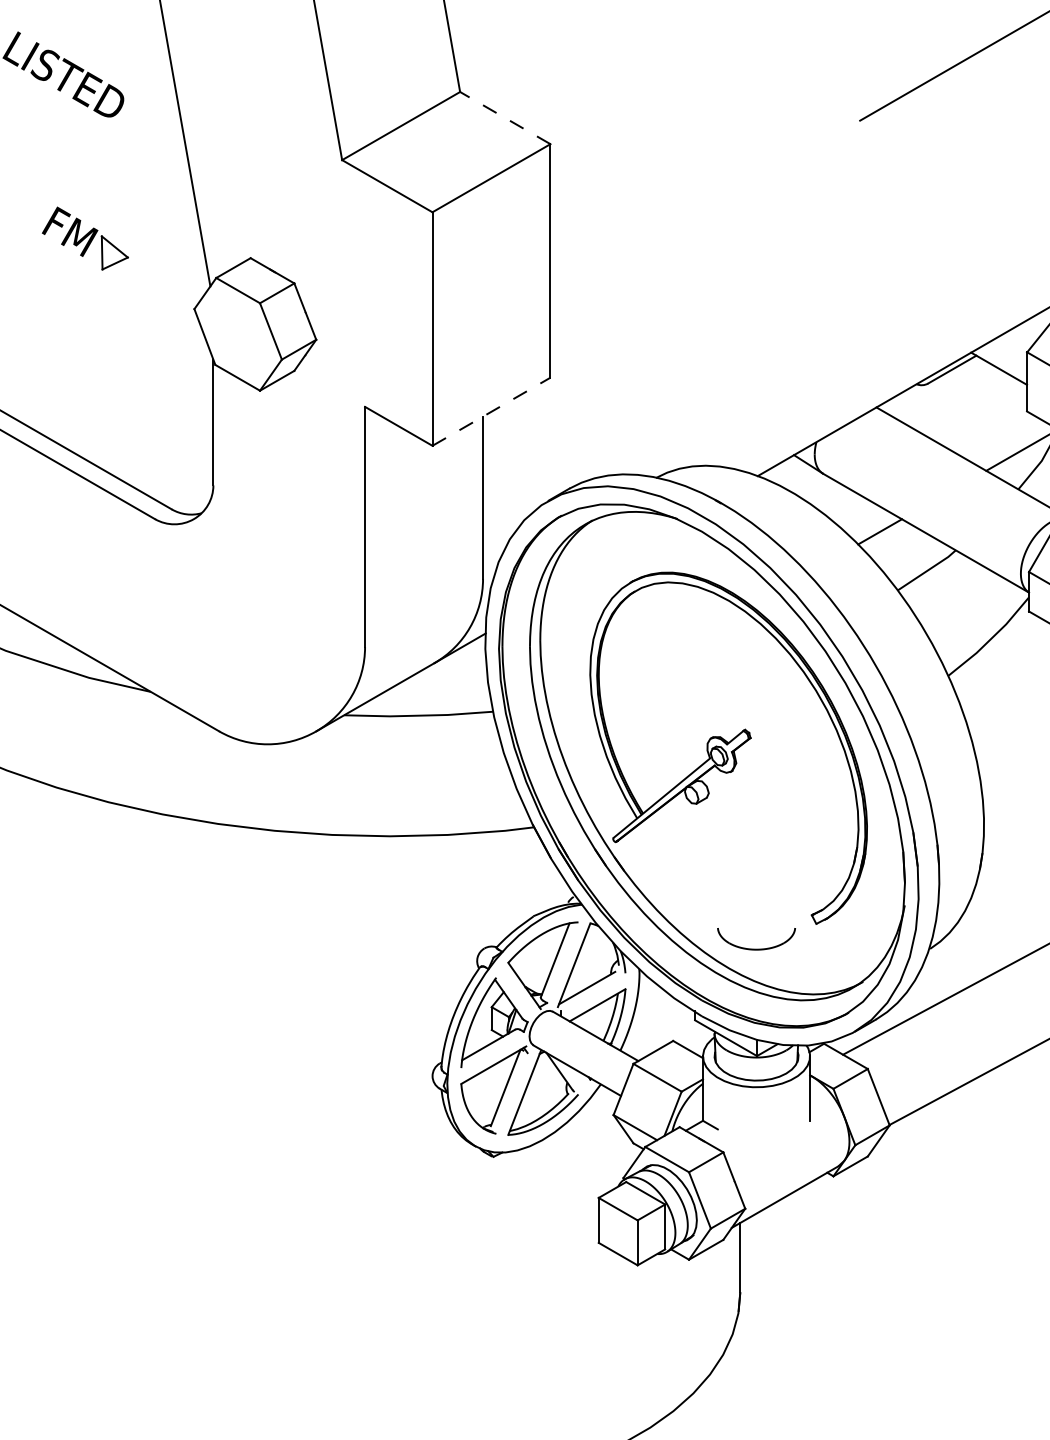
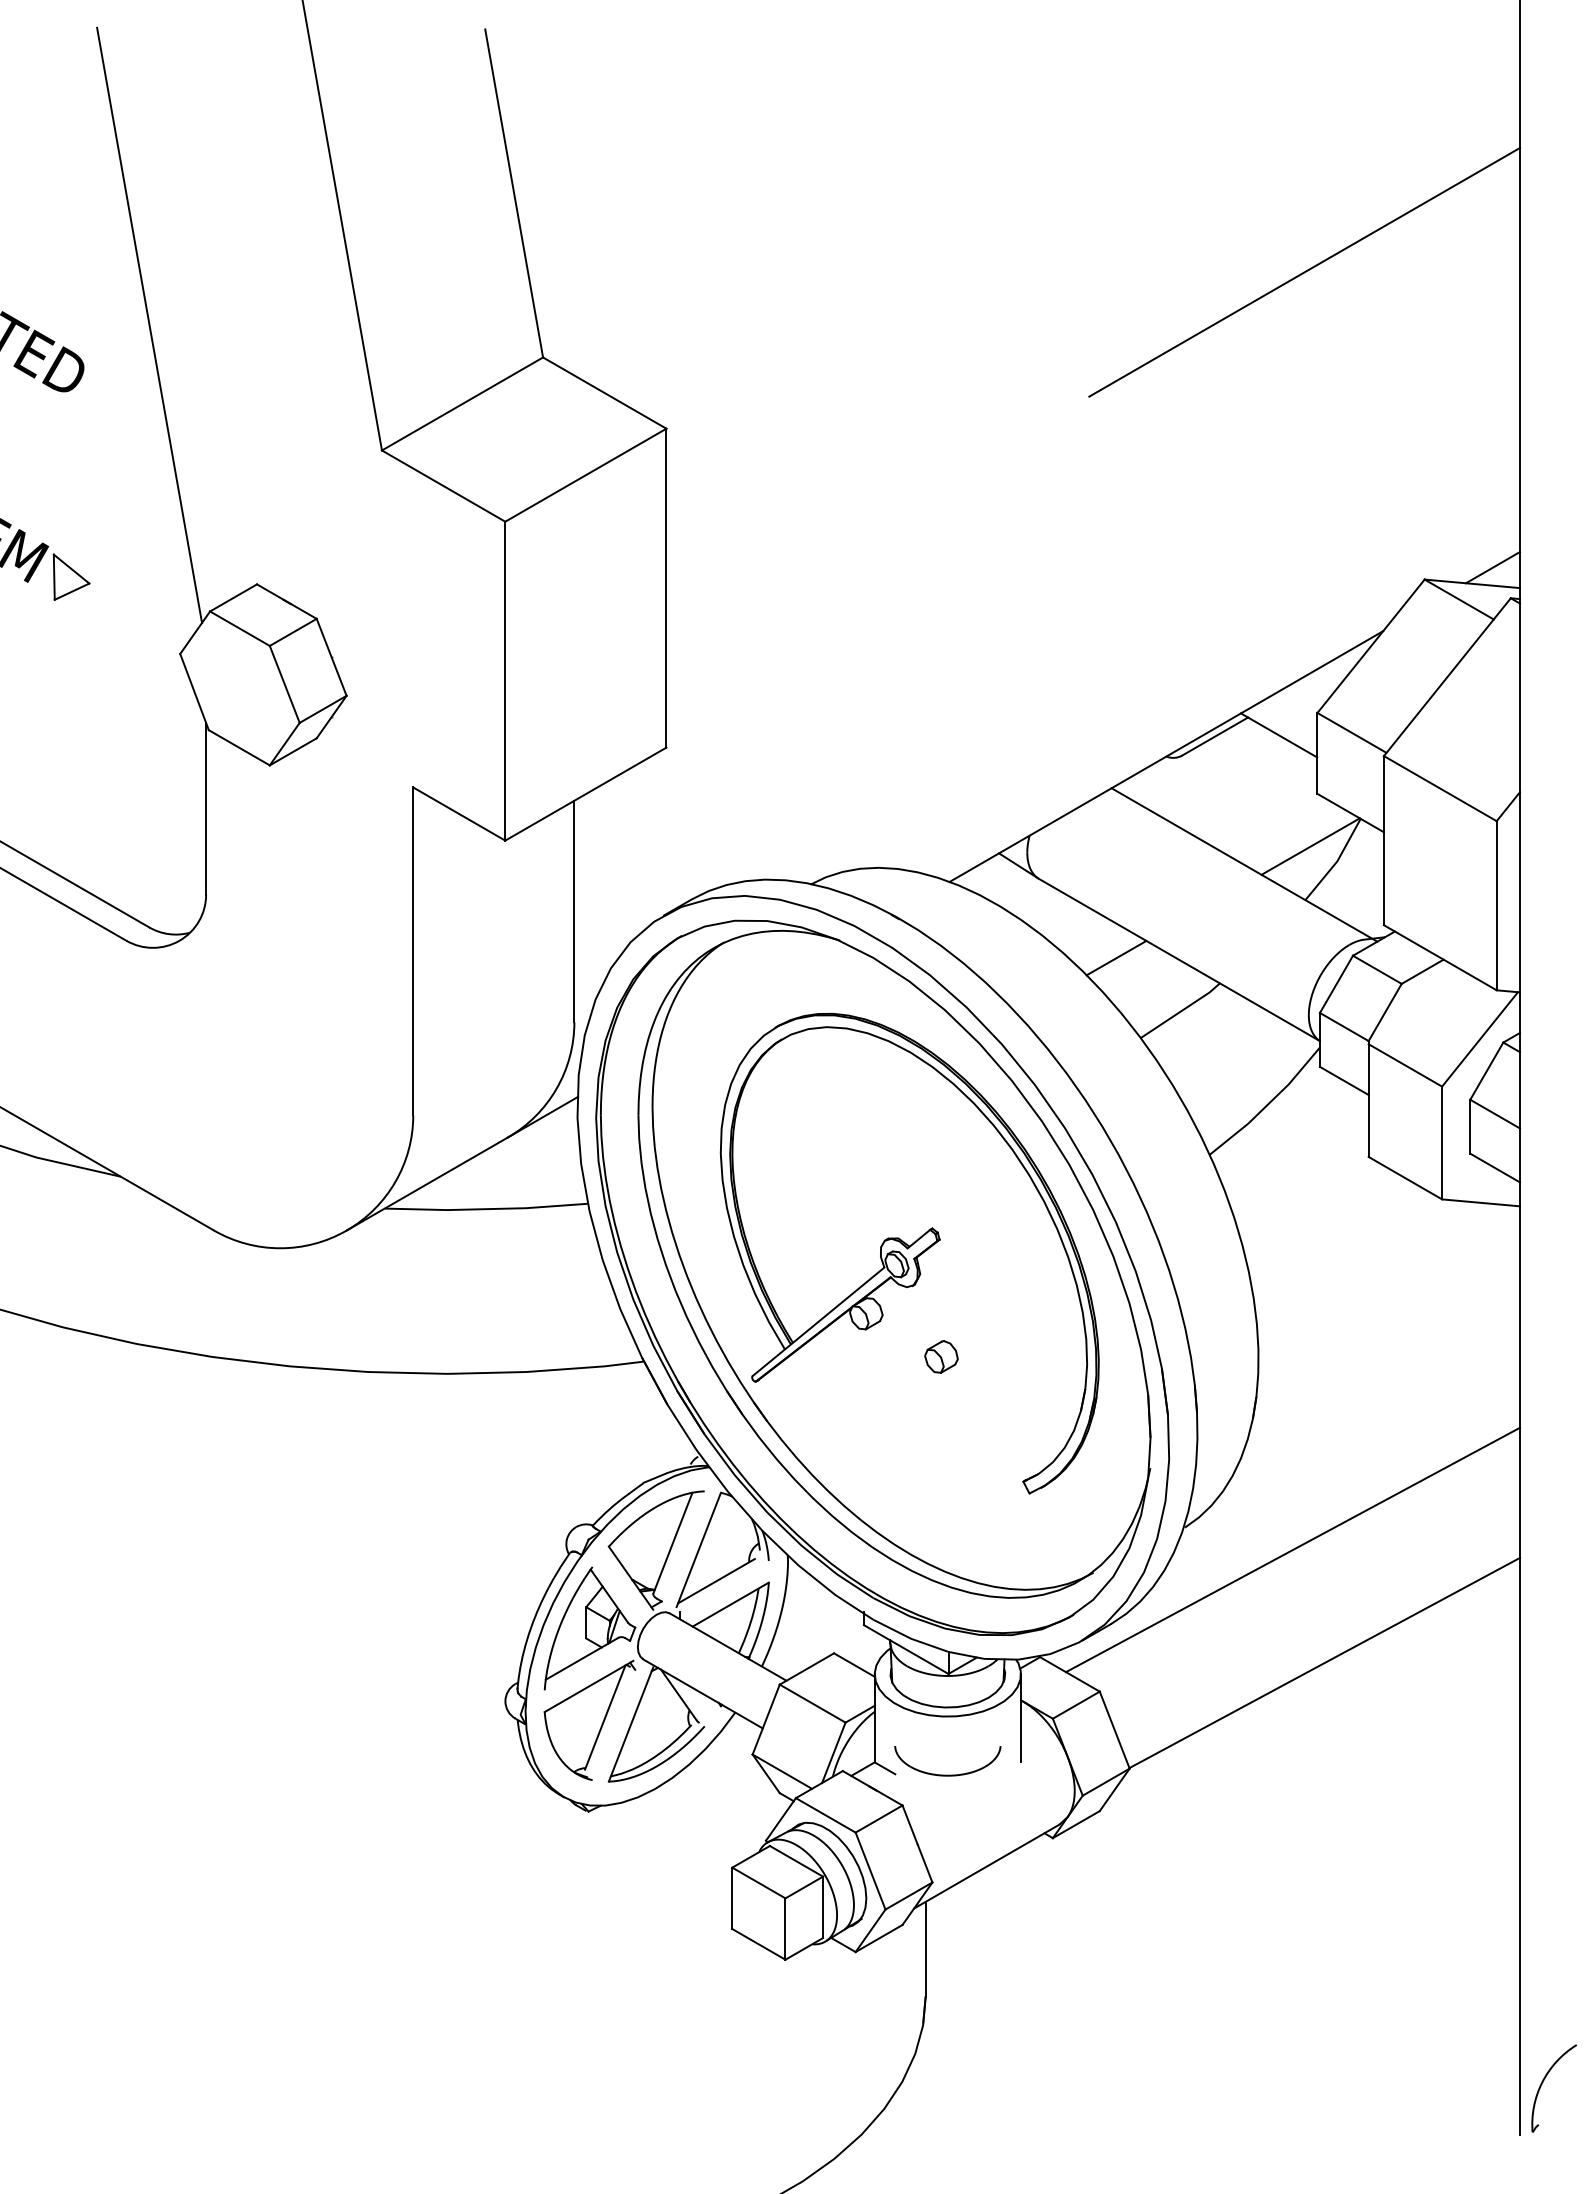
line: (505, 117) -> (604, 392), dashed -> solid
line: (491, 411) -> (586, 793), dashed -> solid
part: (751, 823) -> (941, 1356), added
part: (756, 948) -> (947, 1774), moved

